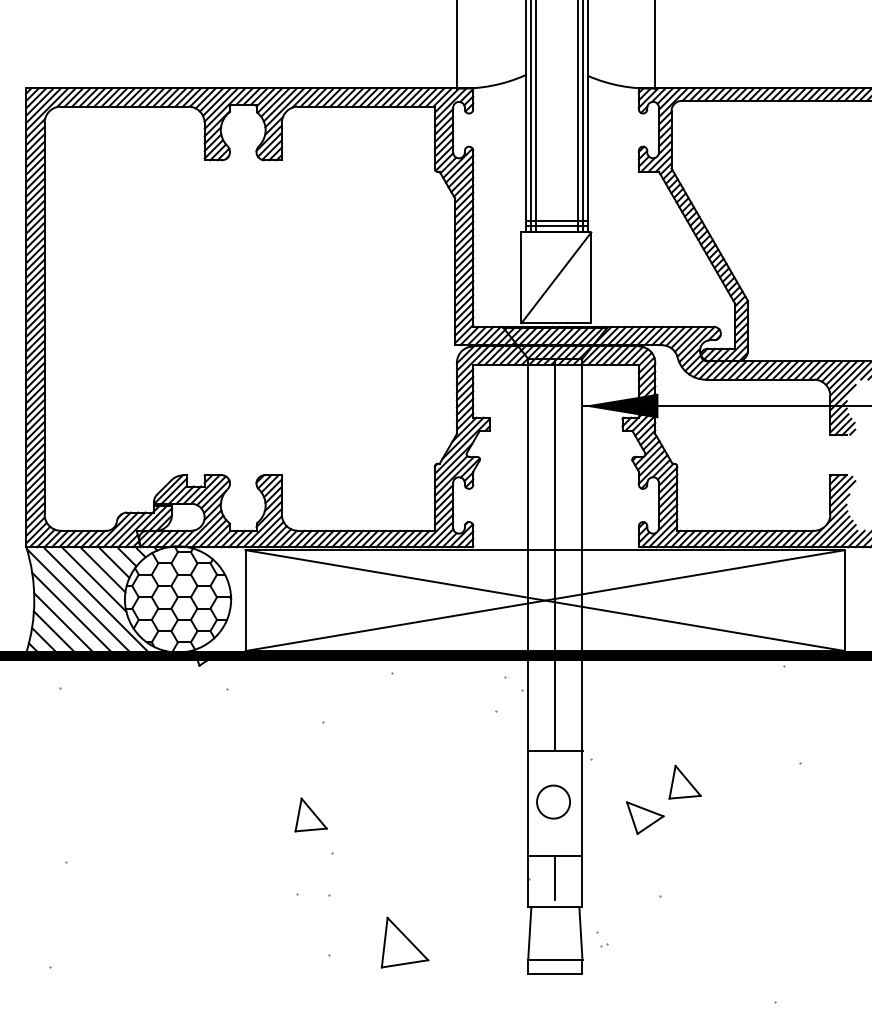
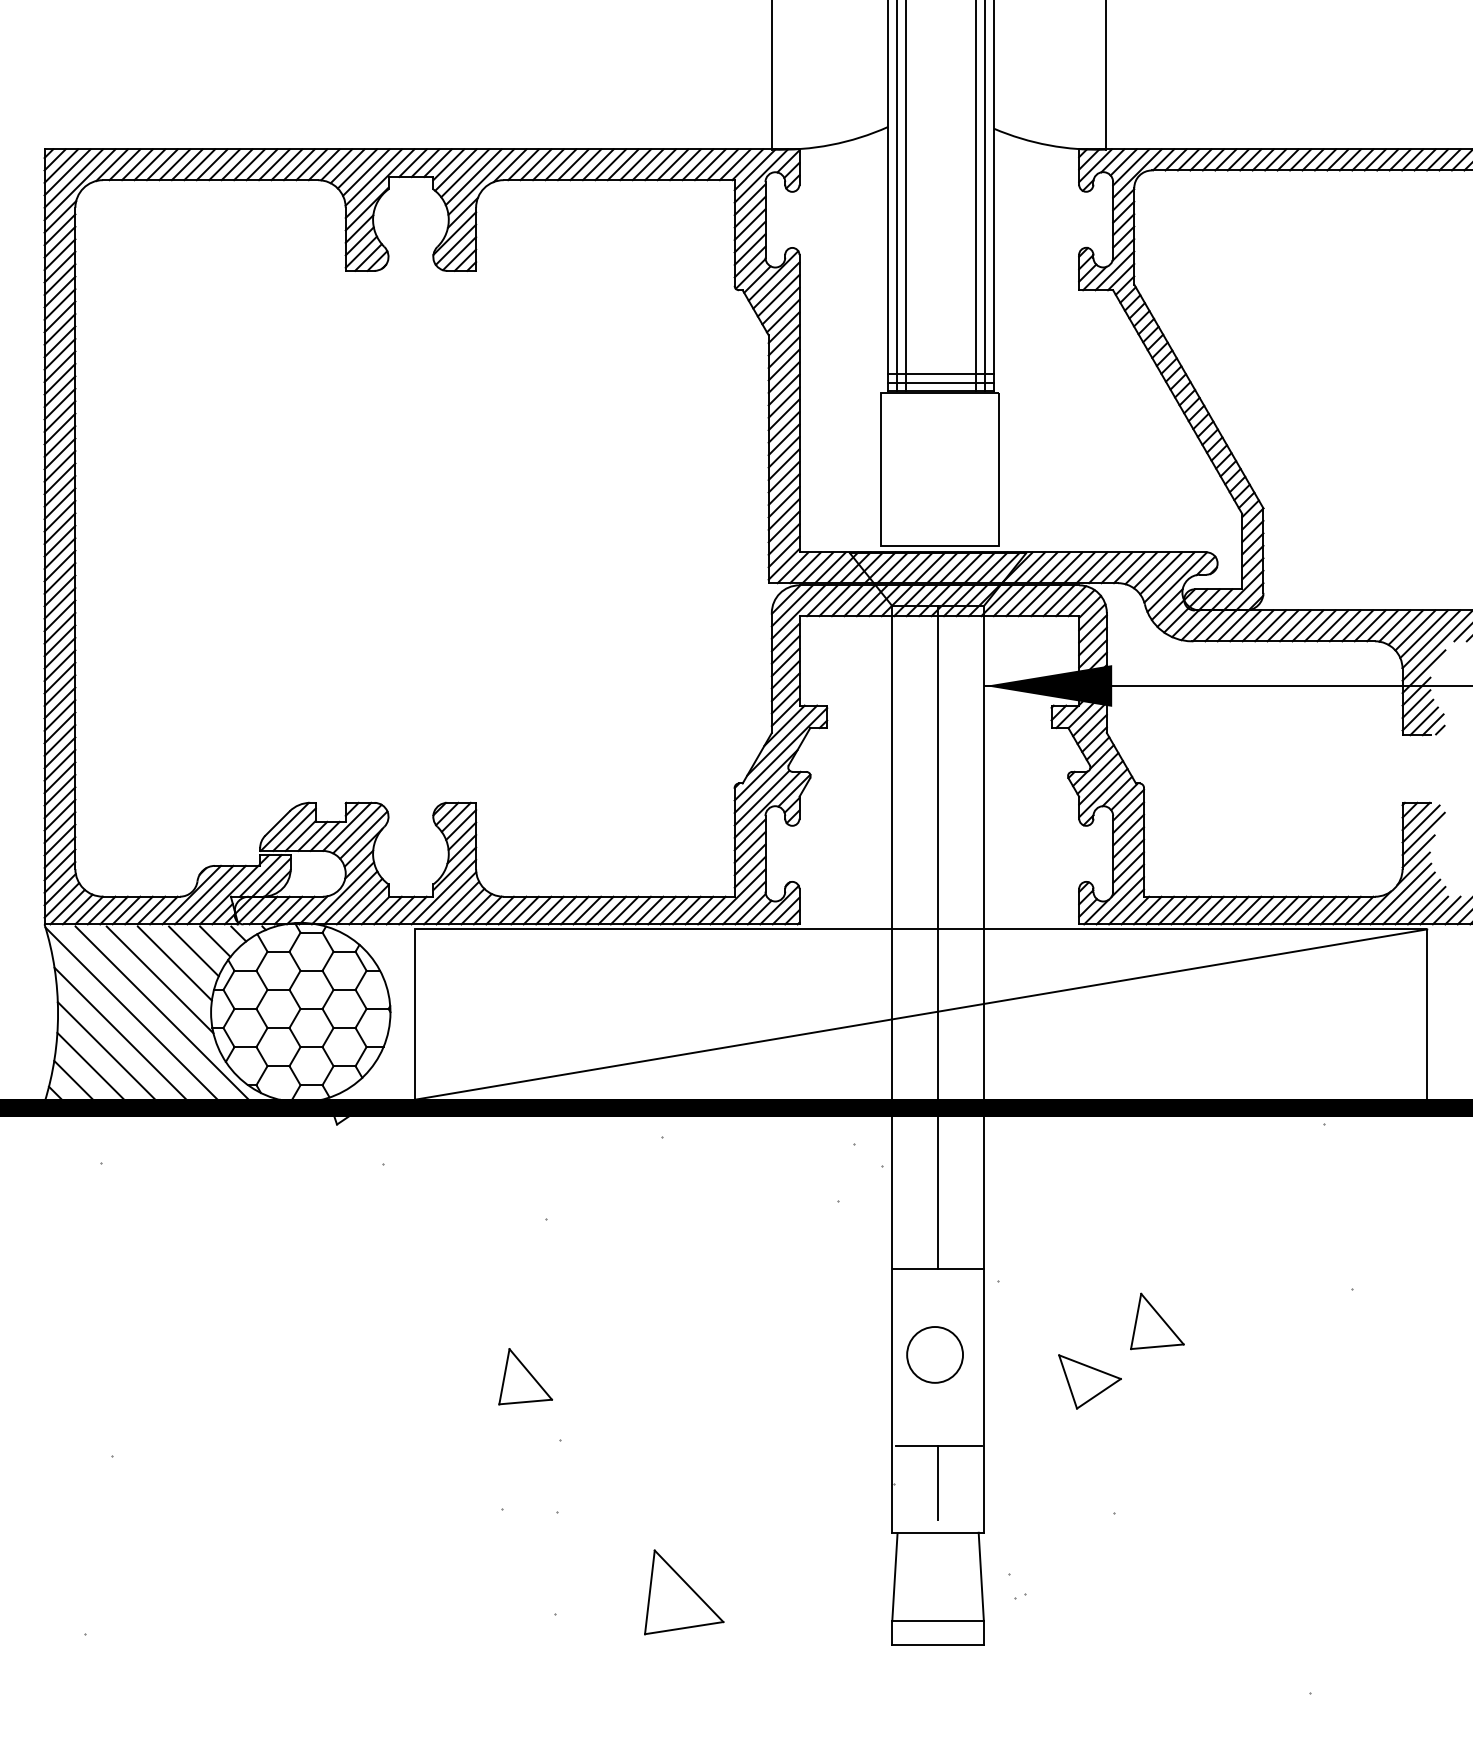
line: (556, 277) -> (940, 468), removed
line: (544, 600) -> (919, 1014), removed

